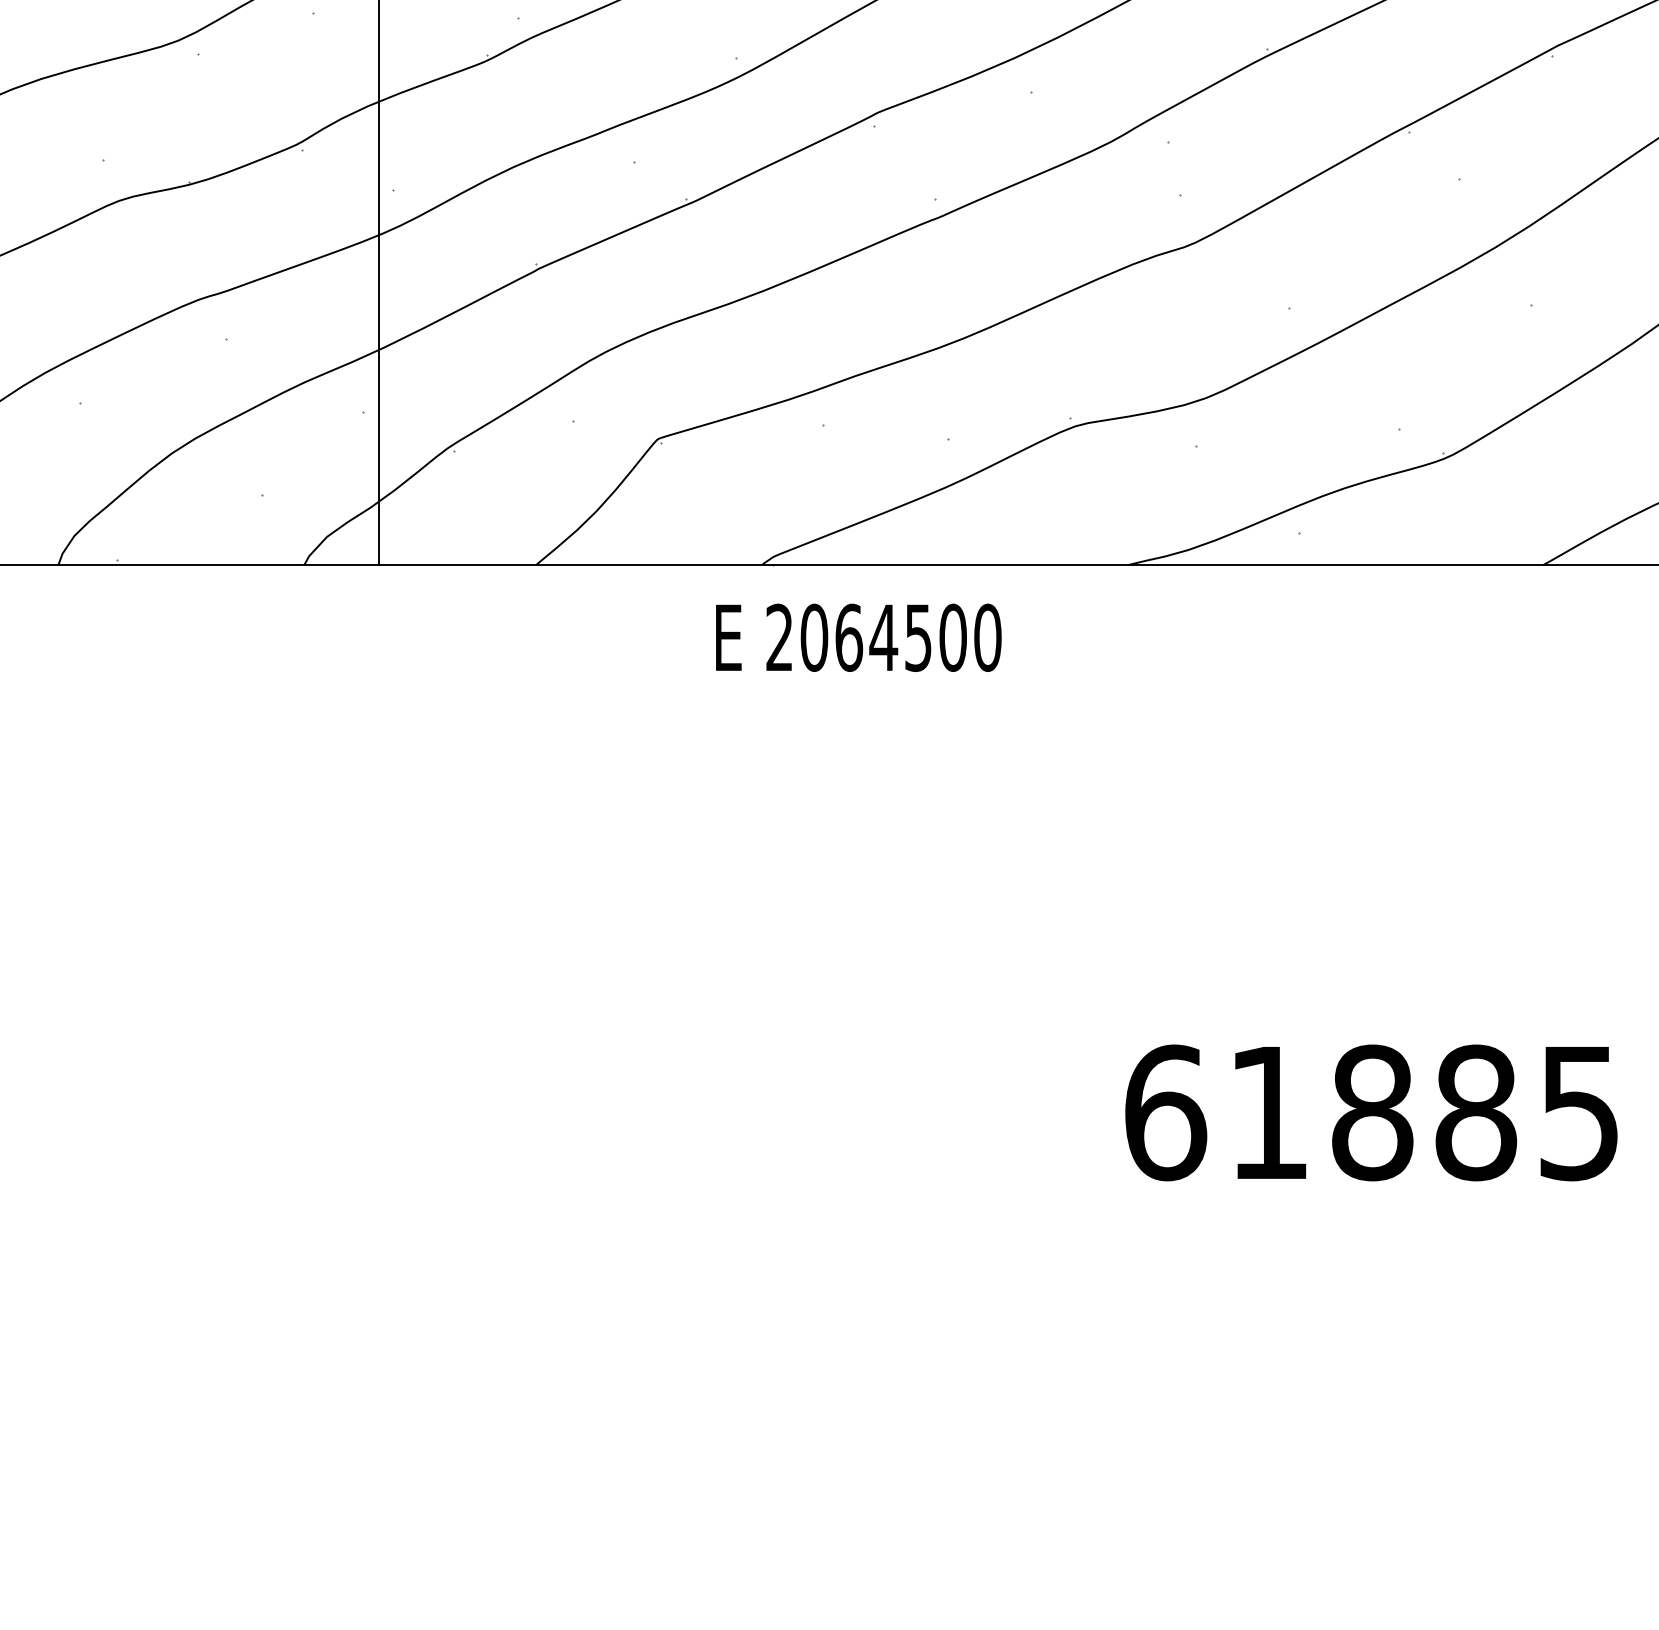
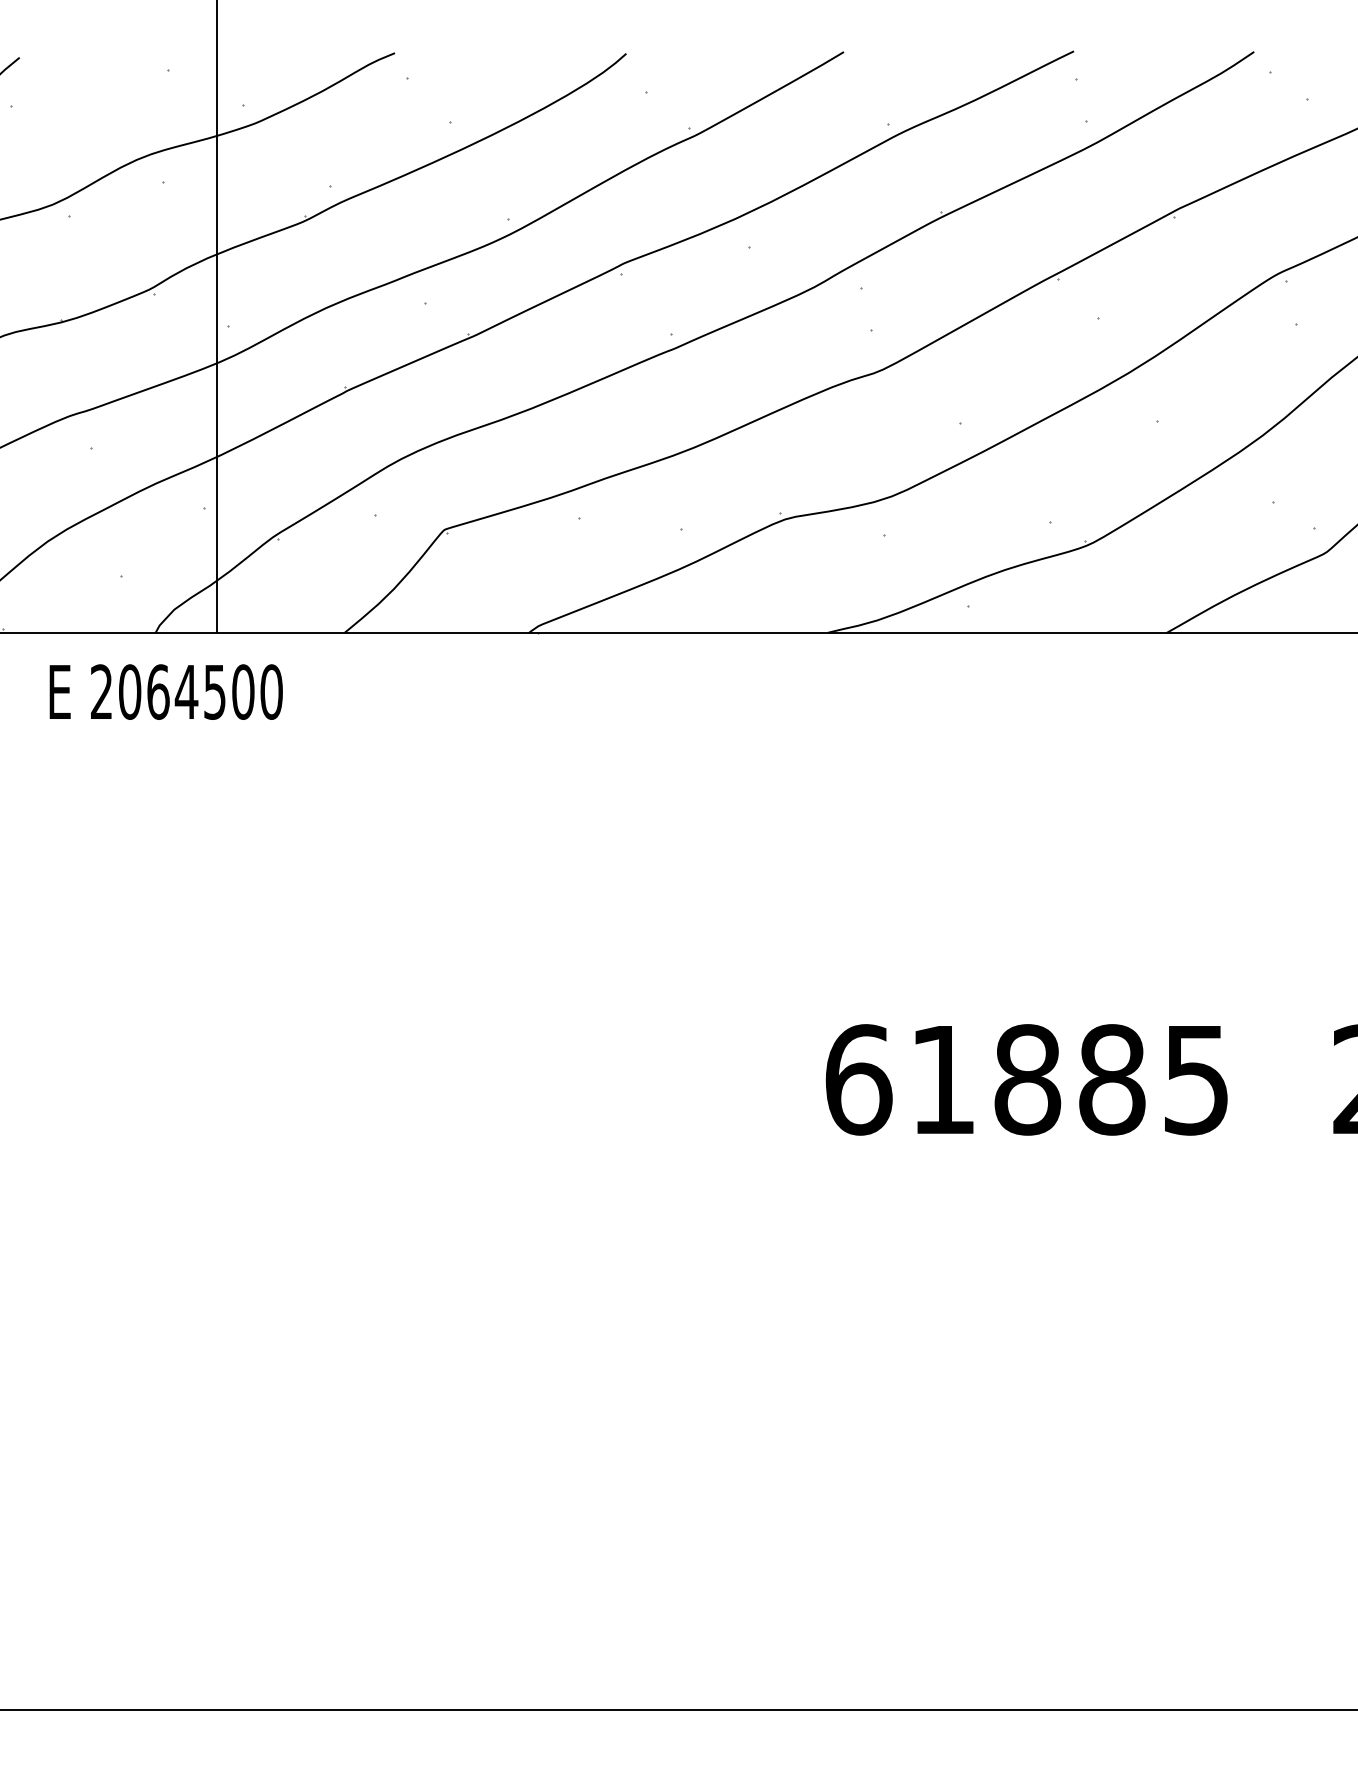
text: (857, 637) -> (165, 691), moved

